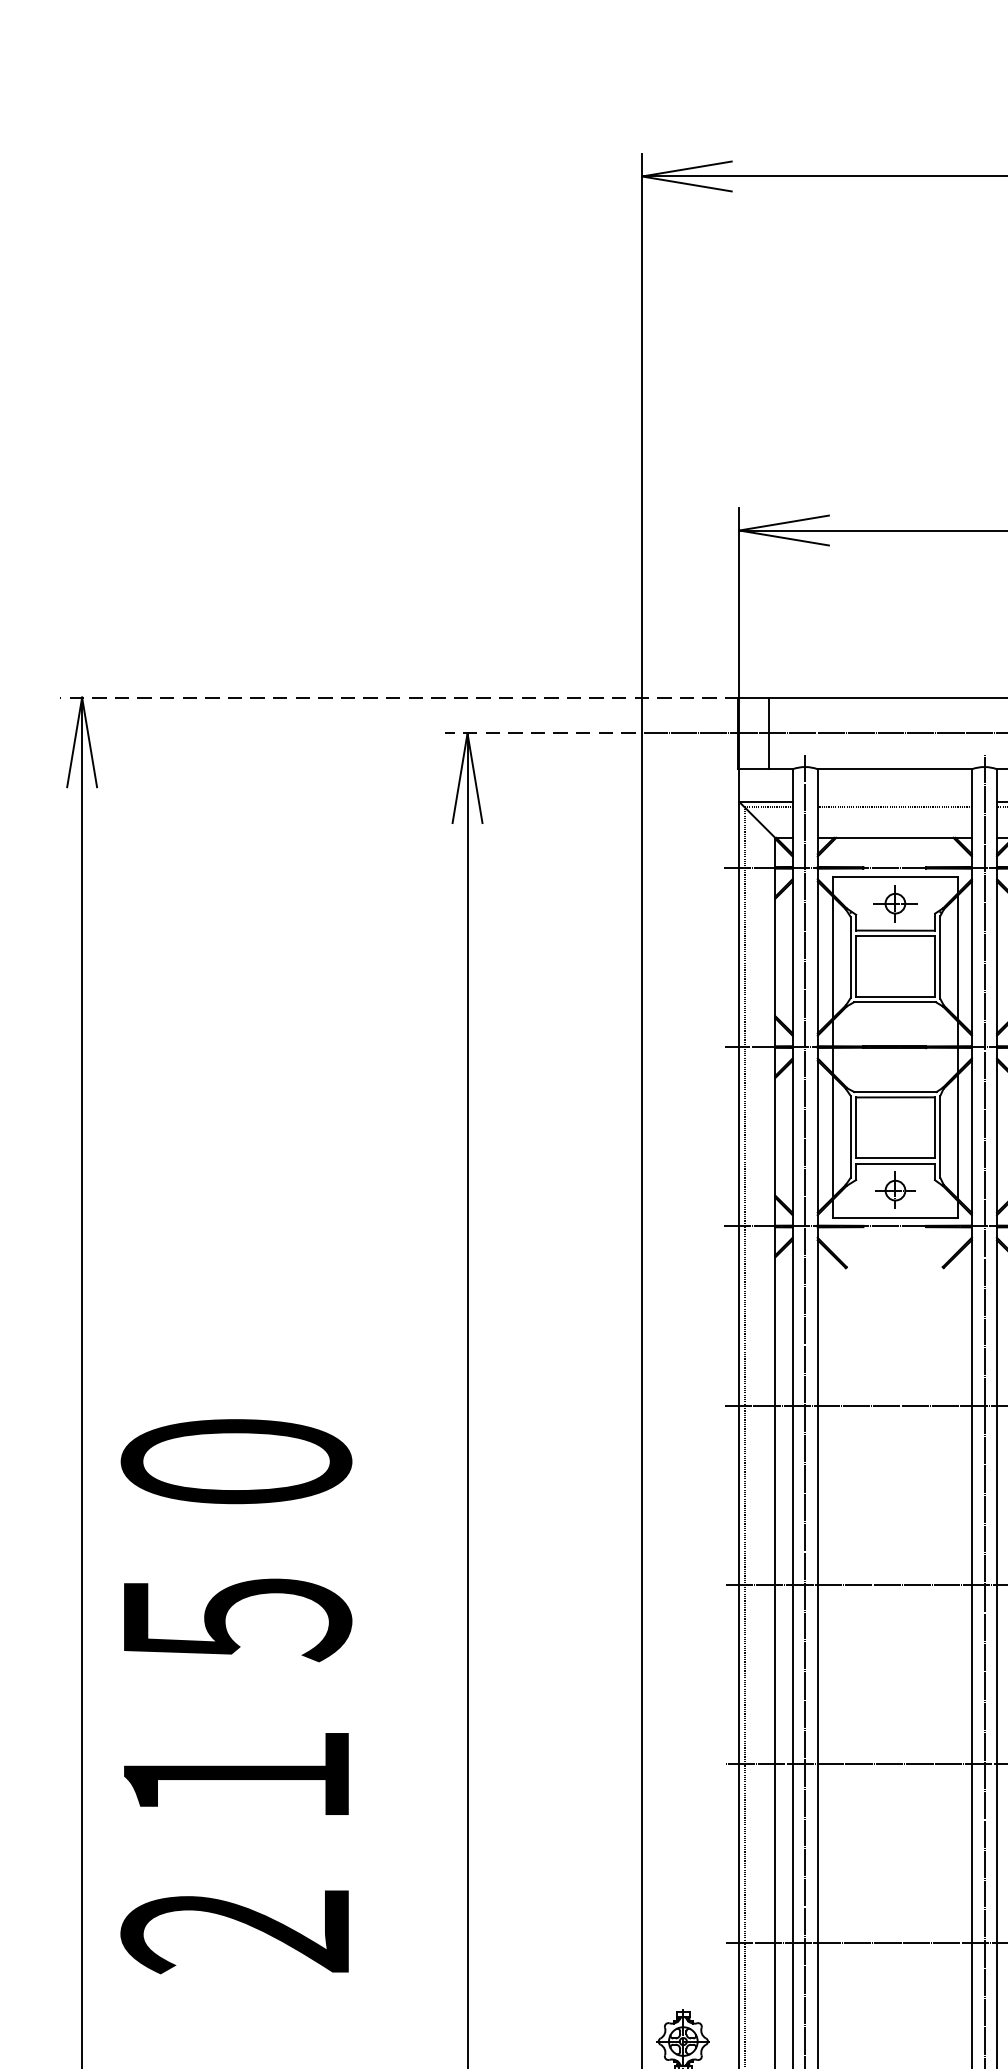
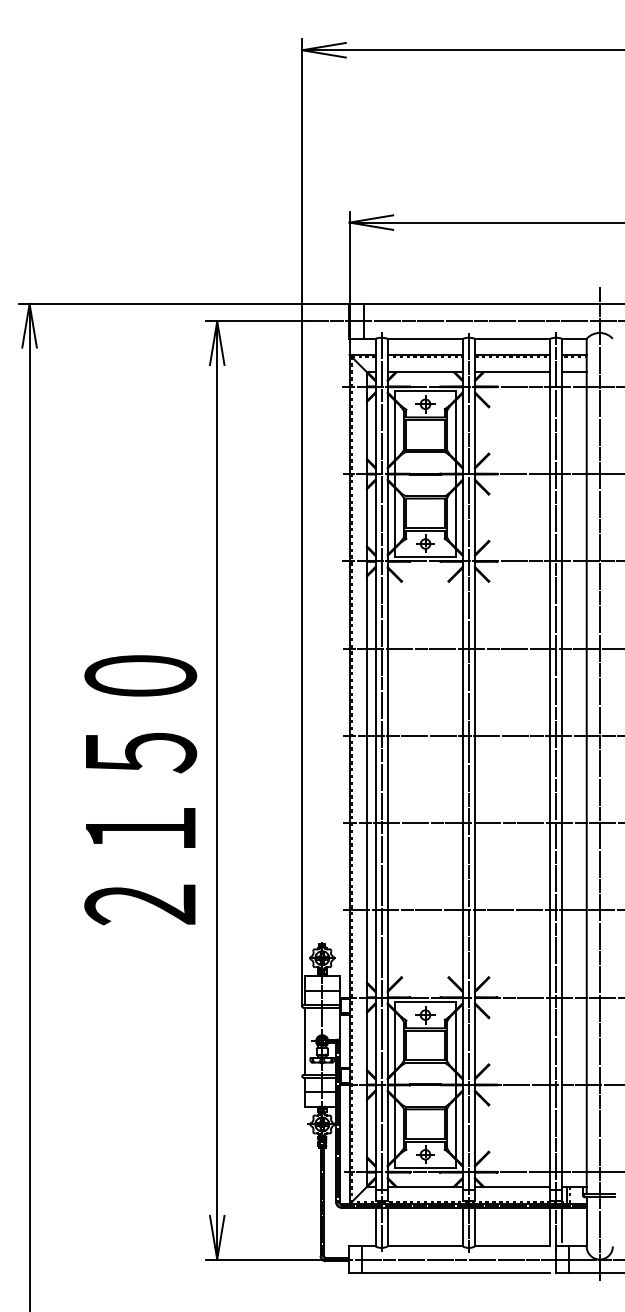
line: (398, 696) -> (183, 303), dashed -> solid
line: (552, 733) -> (258, 321), dashed -> solid
line: (893, 801) -> (424, 354), added
text: (235, 1697) -> (140, 790), moved

